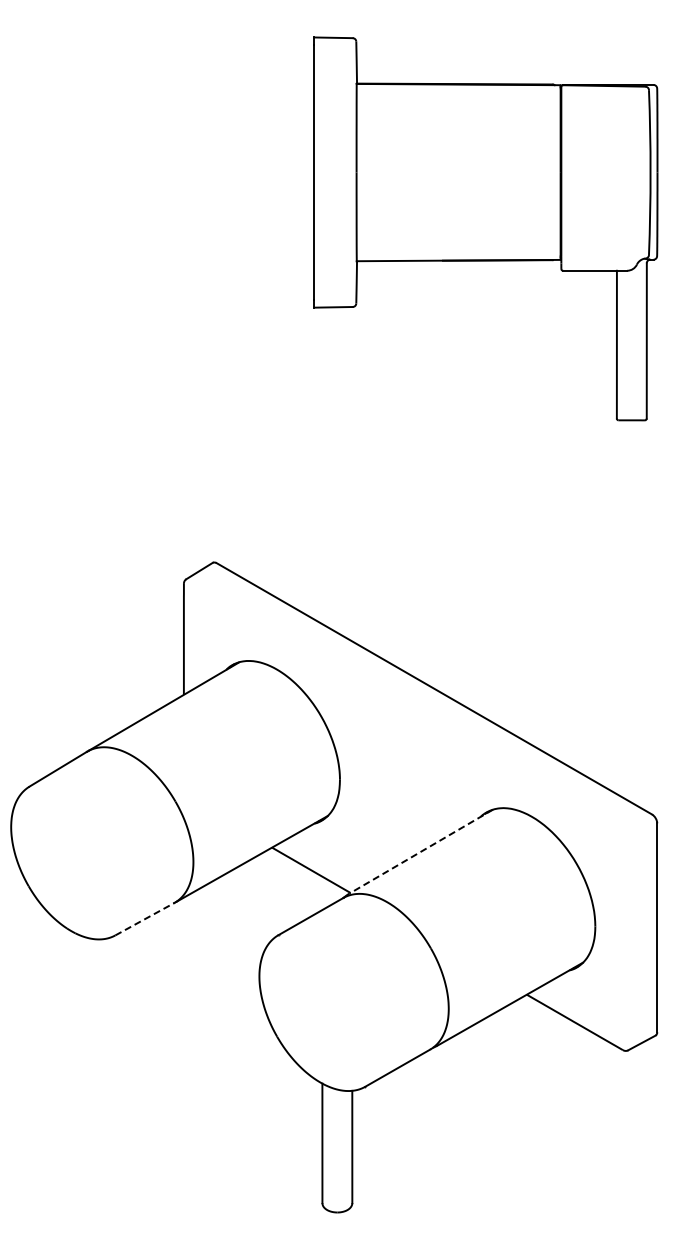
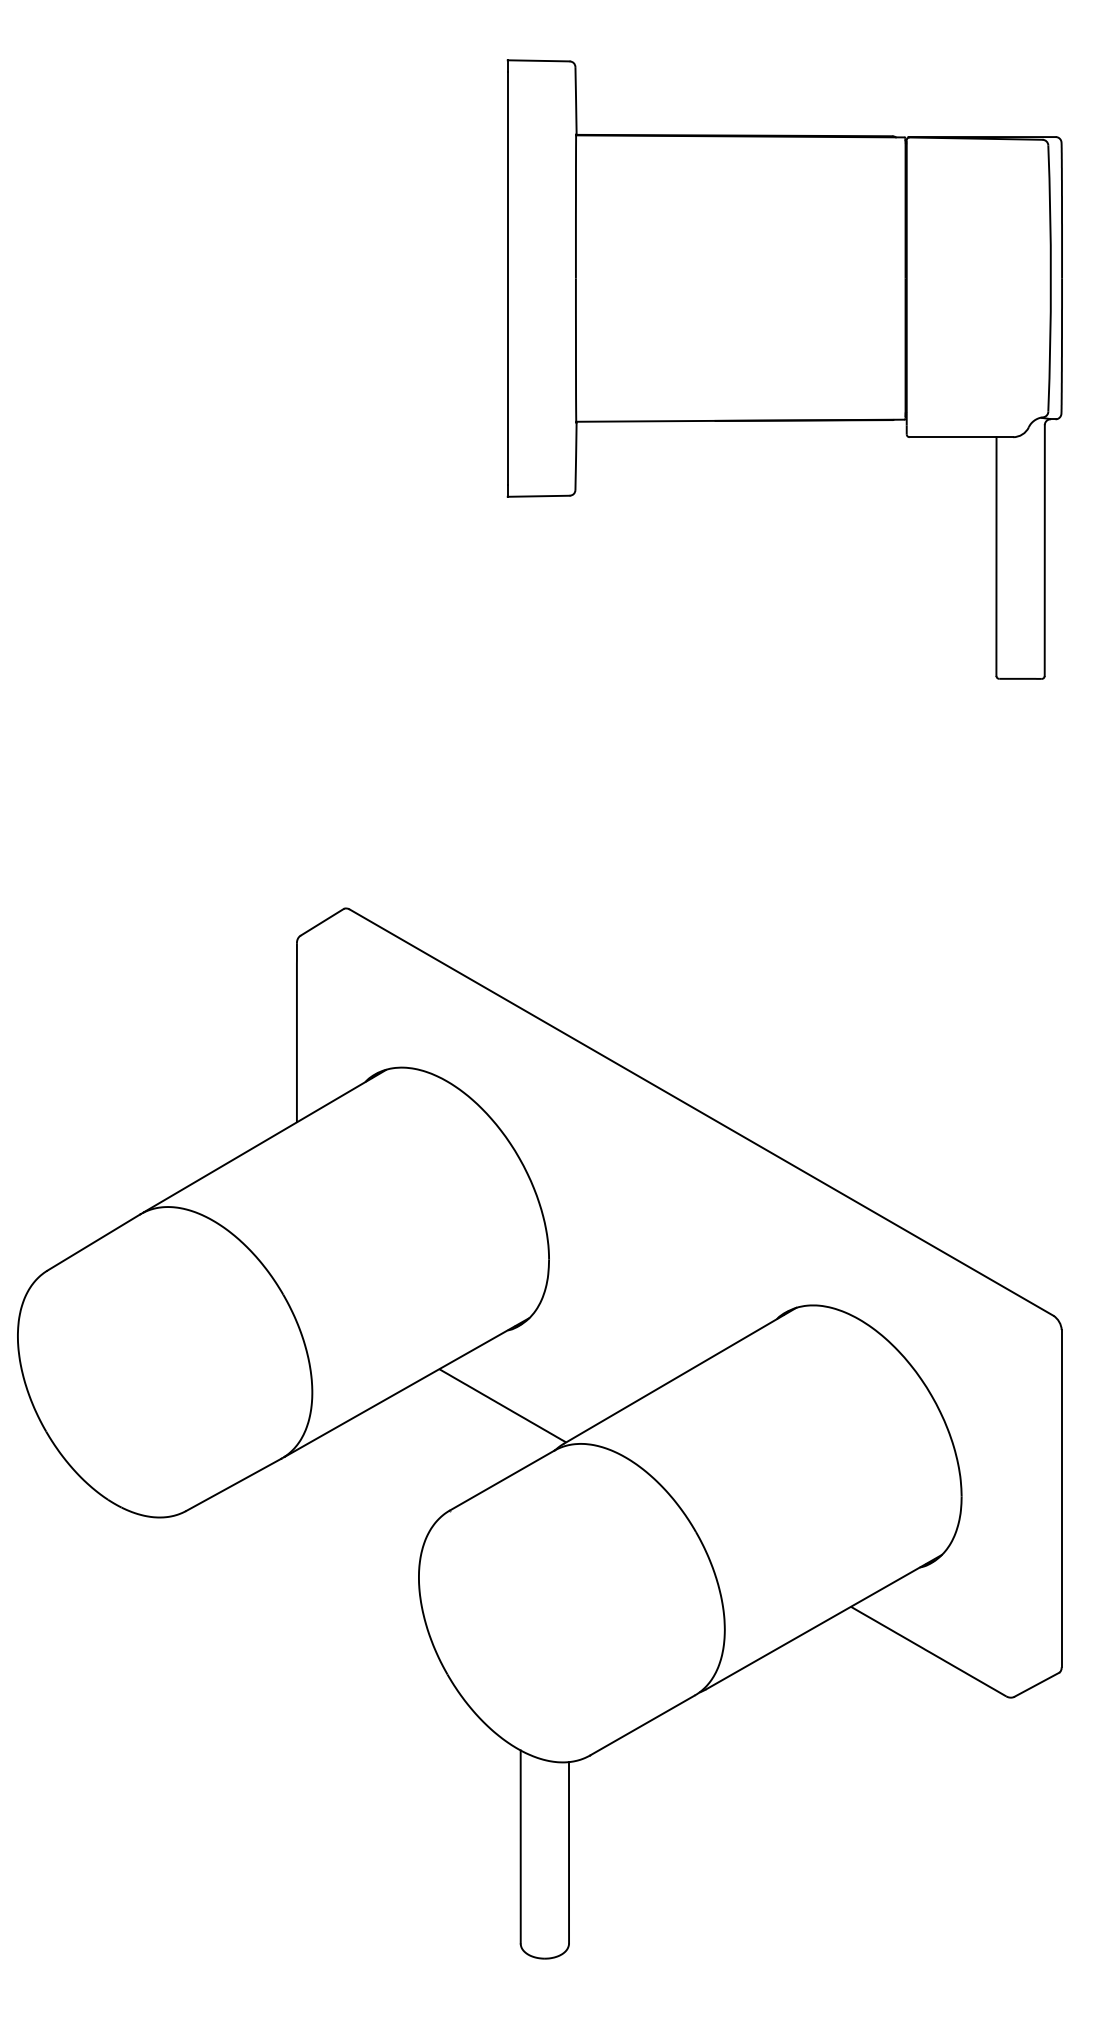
line: (420, 851) -> (679, 1375), dashed -> solid
line: (144, 919) -> (233, 1485), dashed -> solid

